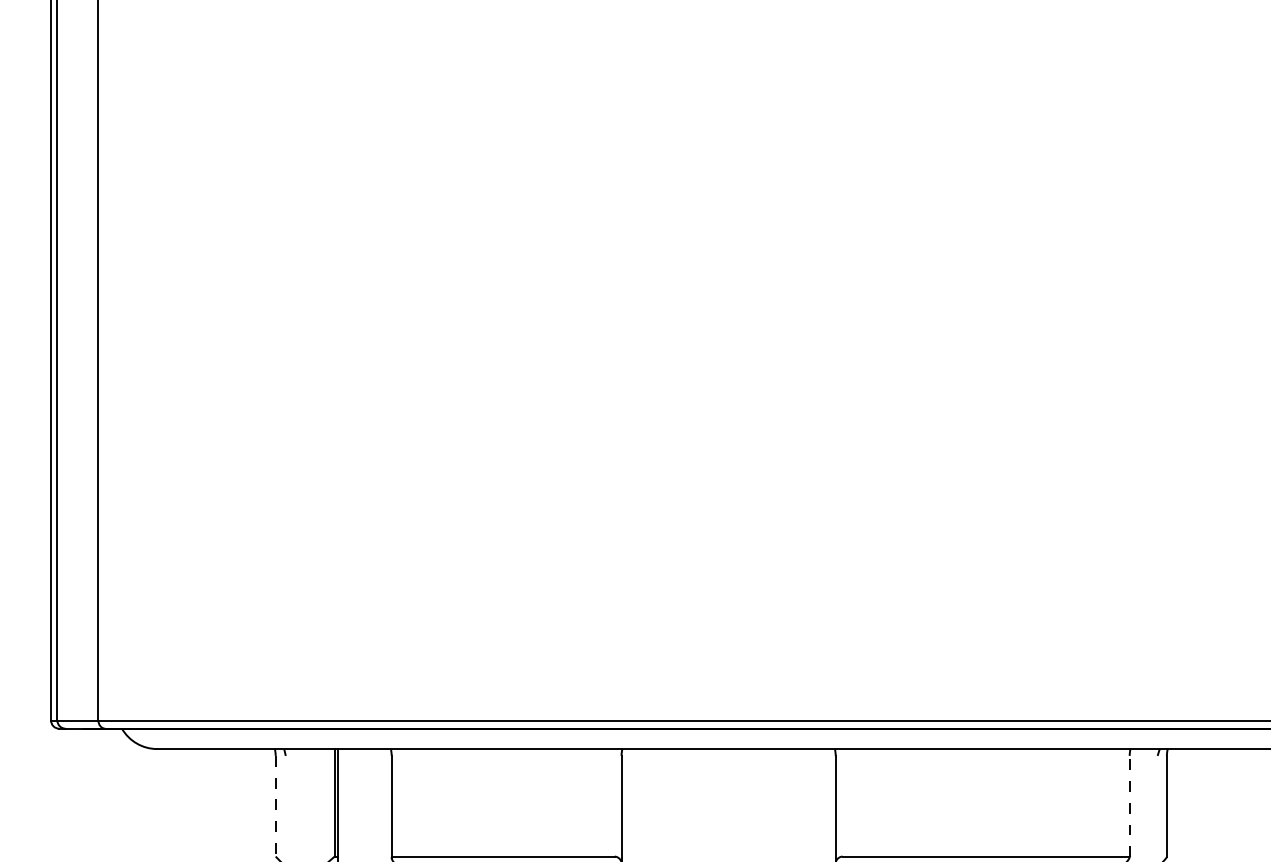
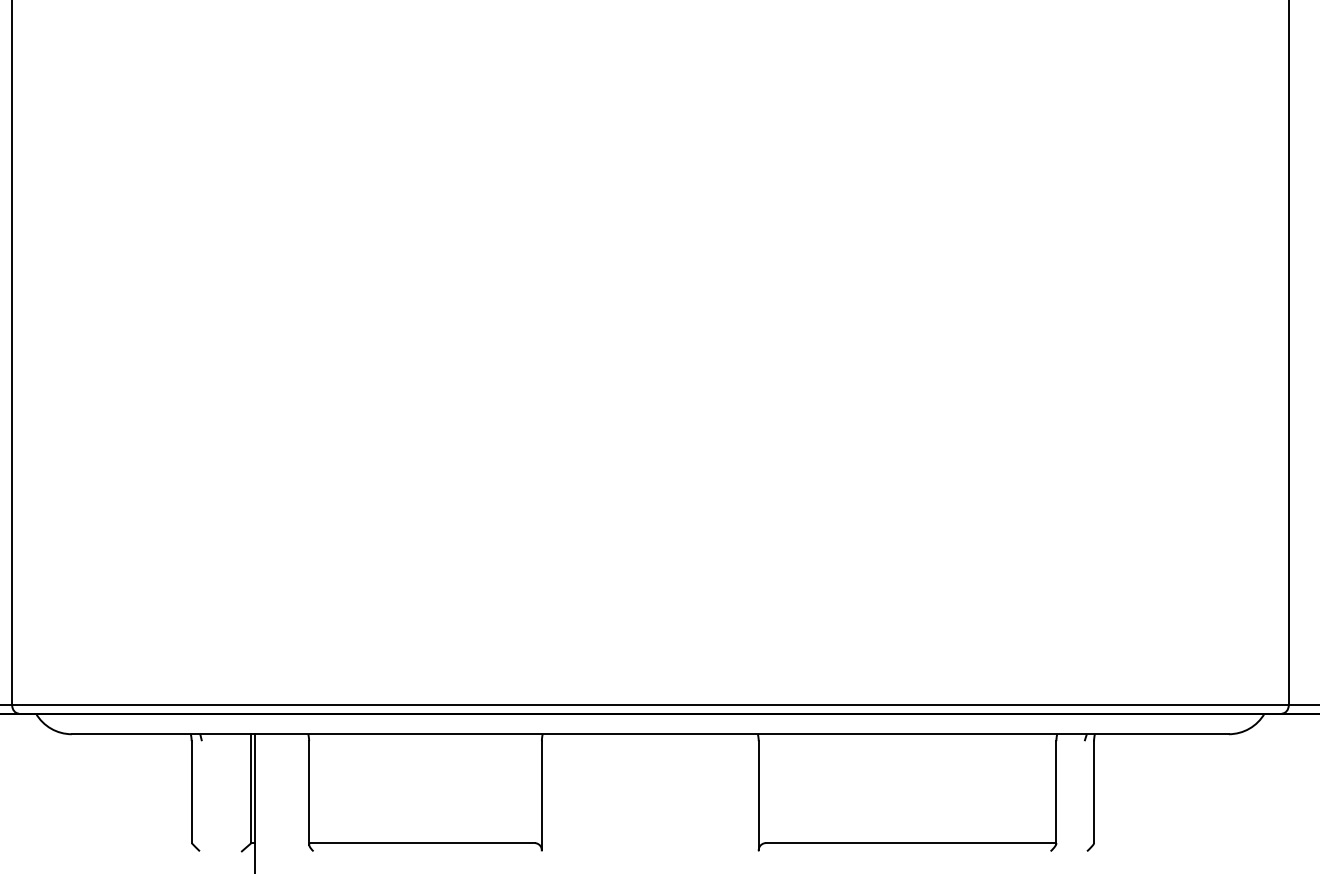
line: (1129, 805) -> (1056, 791), dashed -> solid
line: (275, 806) -> (191, 792), dashed -> solid

